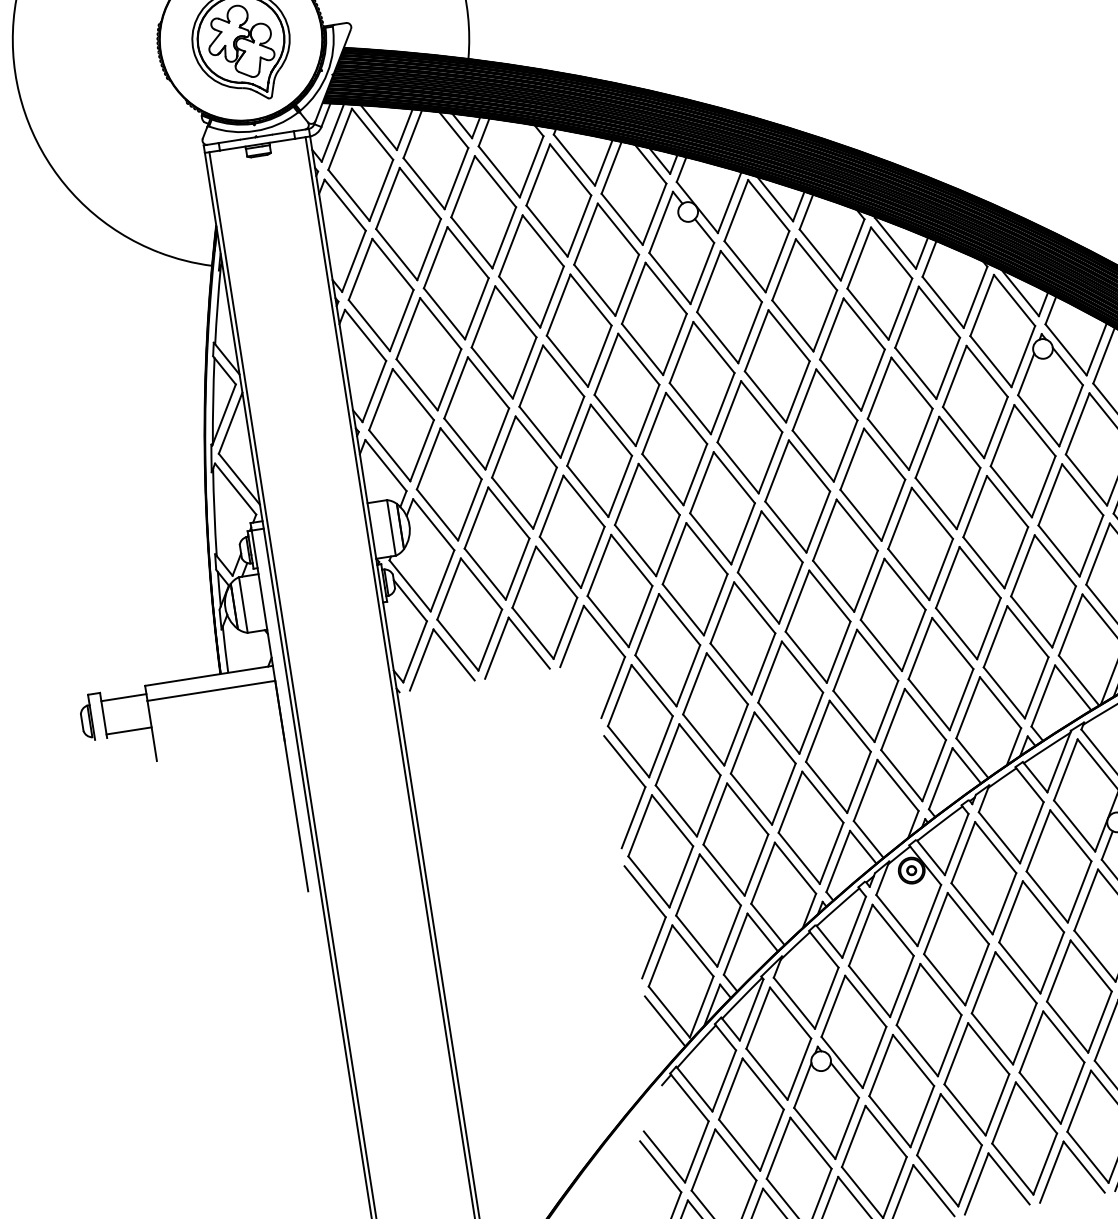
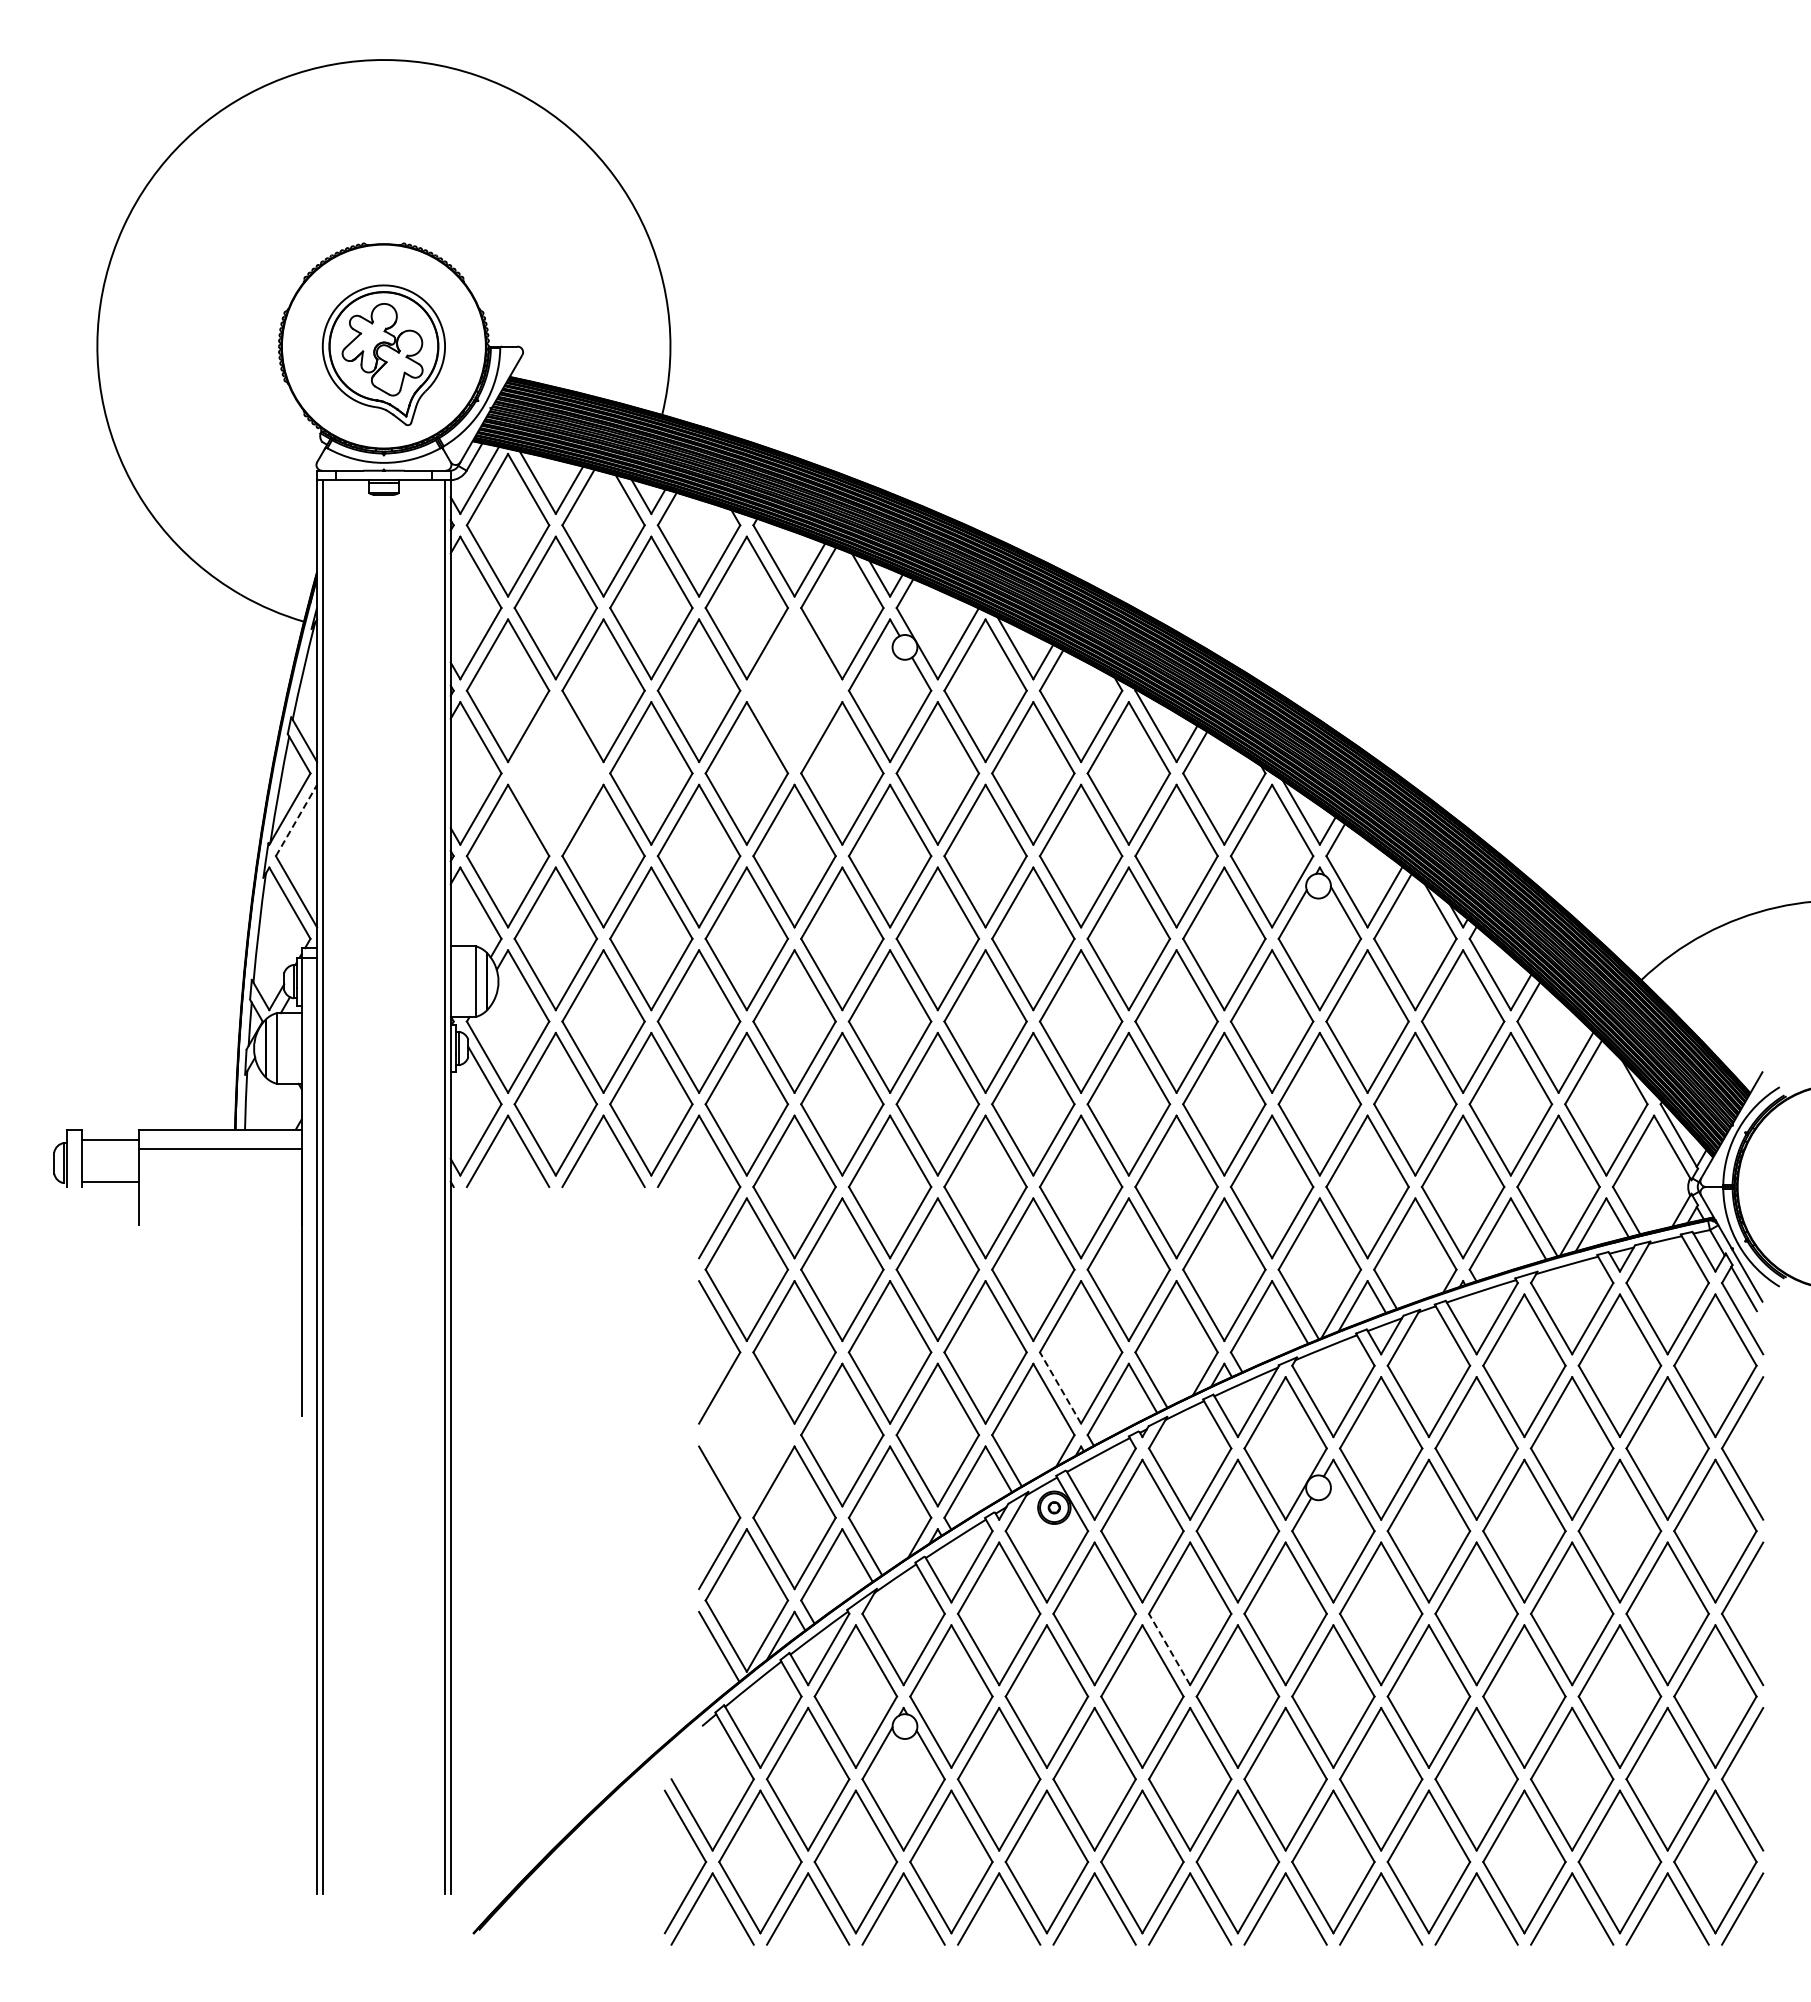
part: (606, 259) -> (794, 690), removed
part: (428, 354) -> (555, 773), removed
line: (230, 423) -> (296, 820), solid -> dashed
line: (901, 775) -> (1060, 1387), solid -> dashed
part: (660, 850) -> (746, 1434), removed
line: (1019, 967) -> (1169, 1649), solid -> dashed

